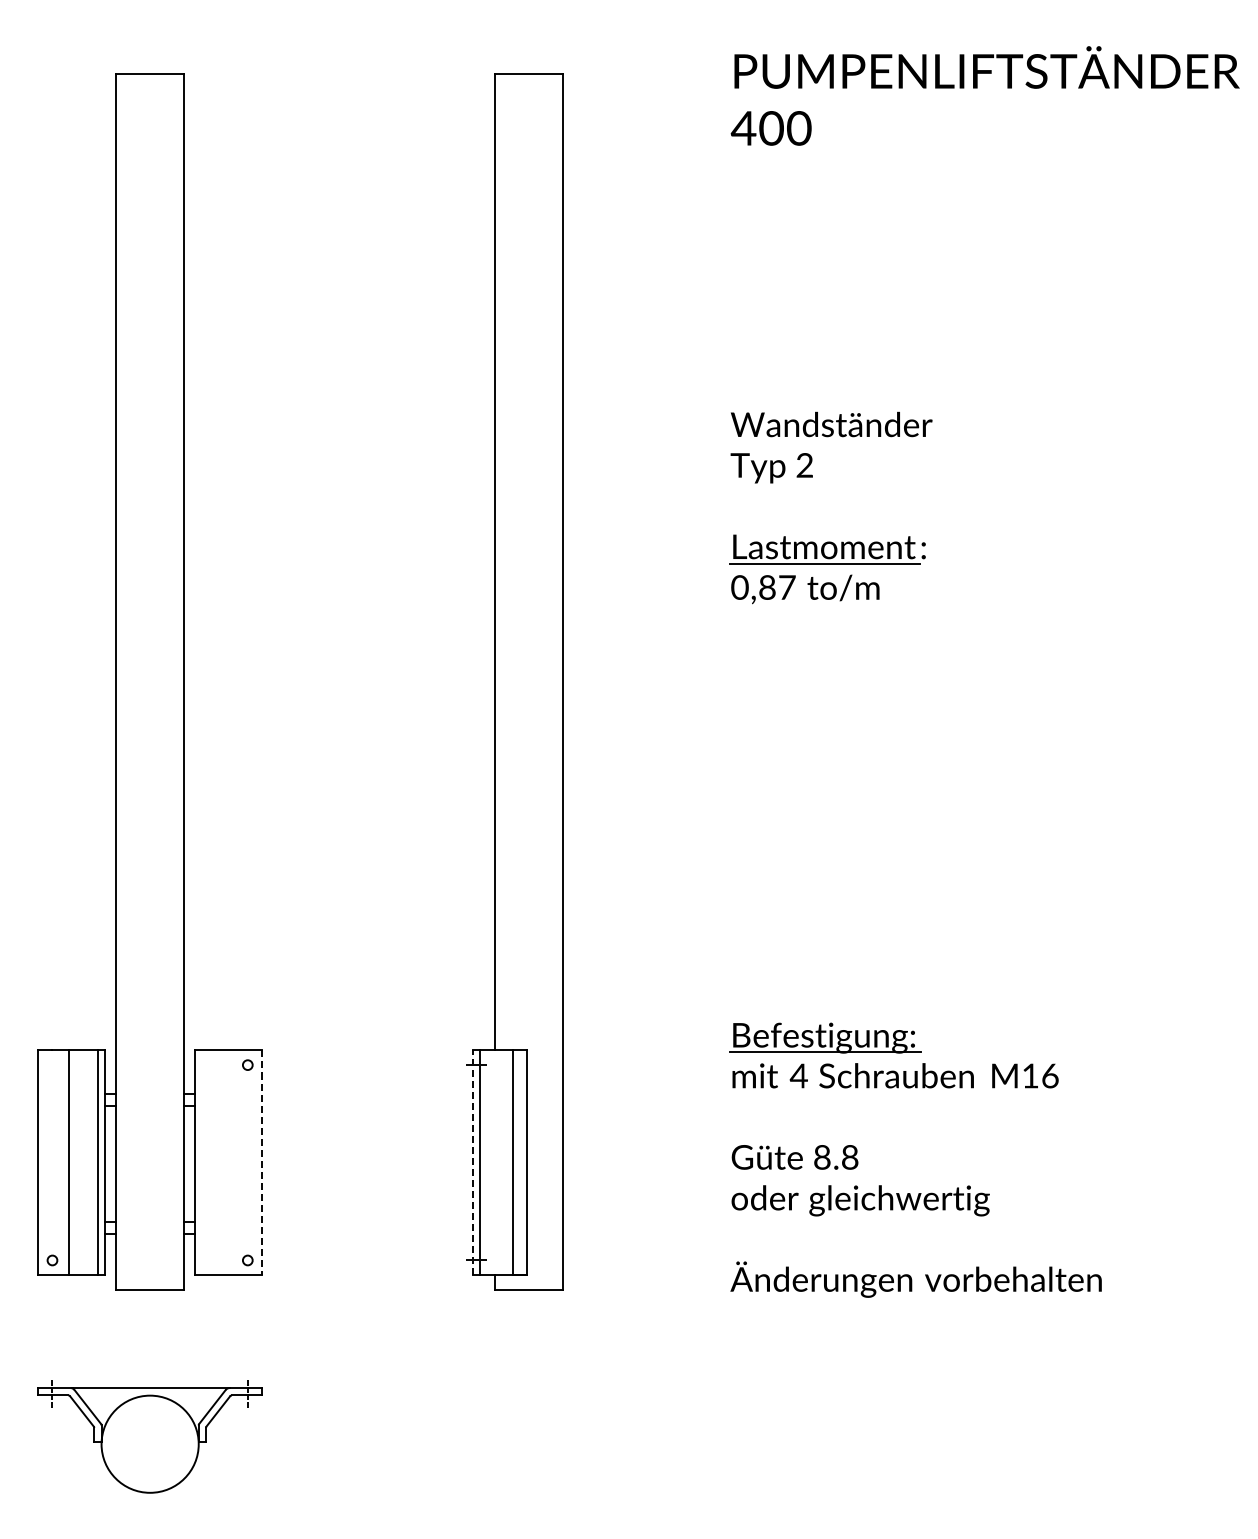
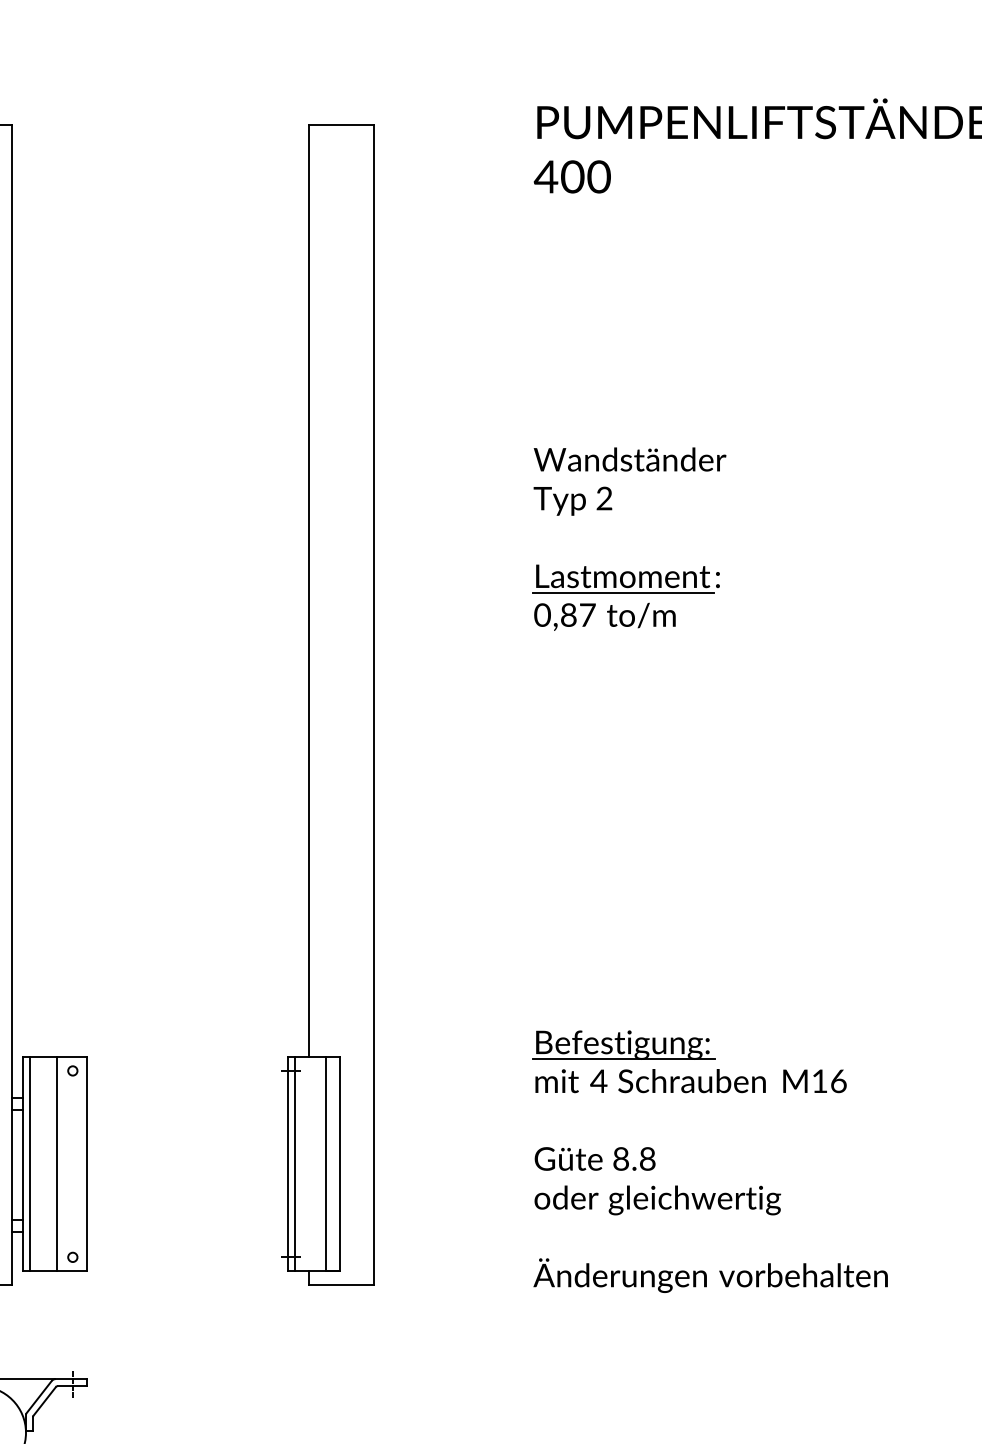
line: (202, 1162) -> (29, 1163), added
line: (230, 1162) -> (56, 1163), added
line: (473, 1162) -> (288, 1163), dashed -> solid
line: (262, 1163) -> (86, 1164), dashed -> solid

